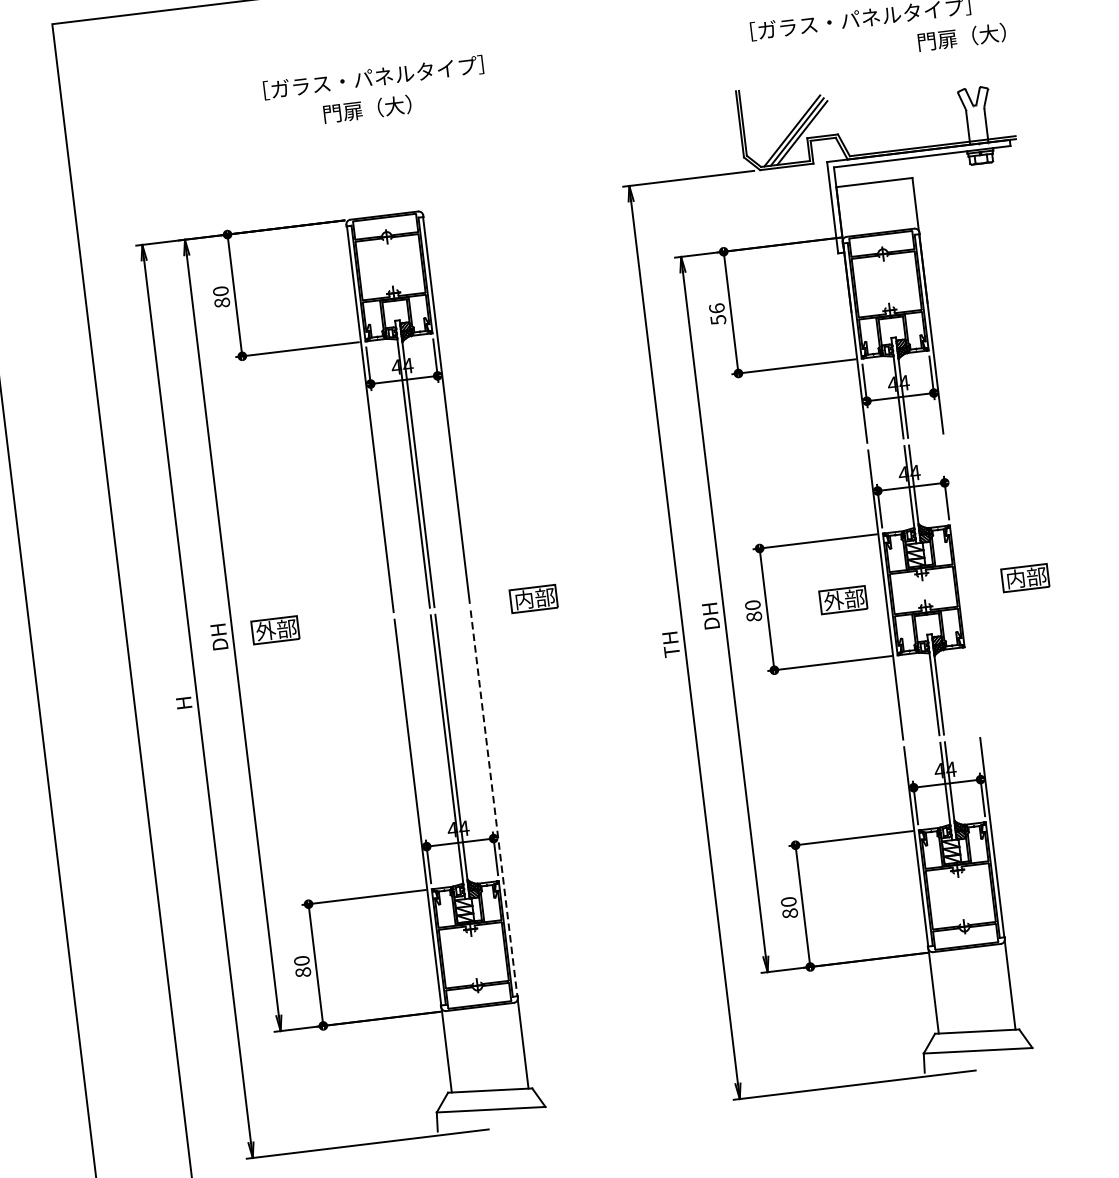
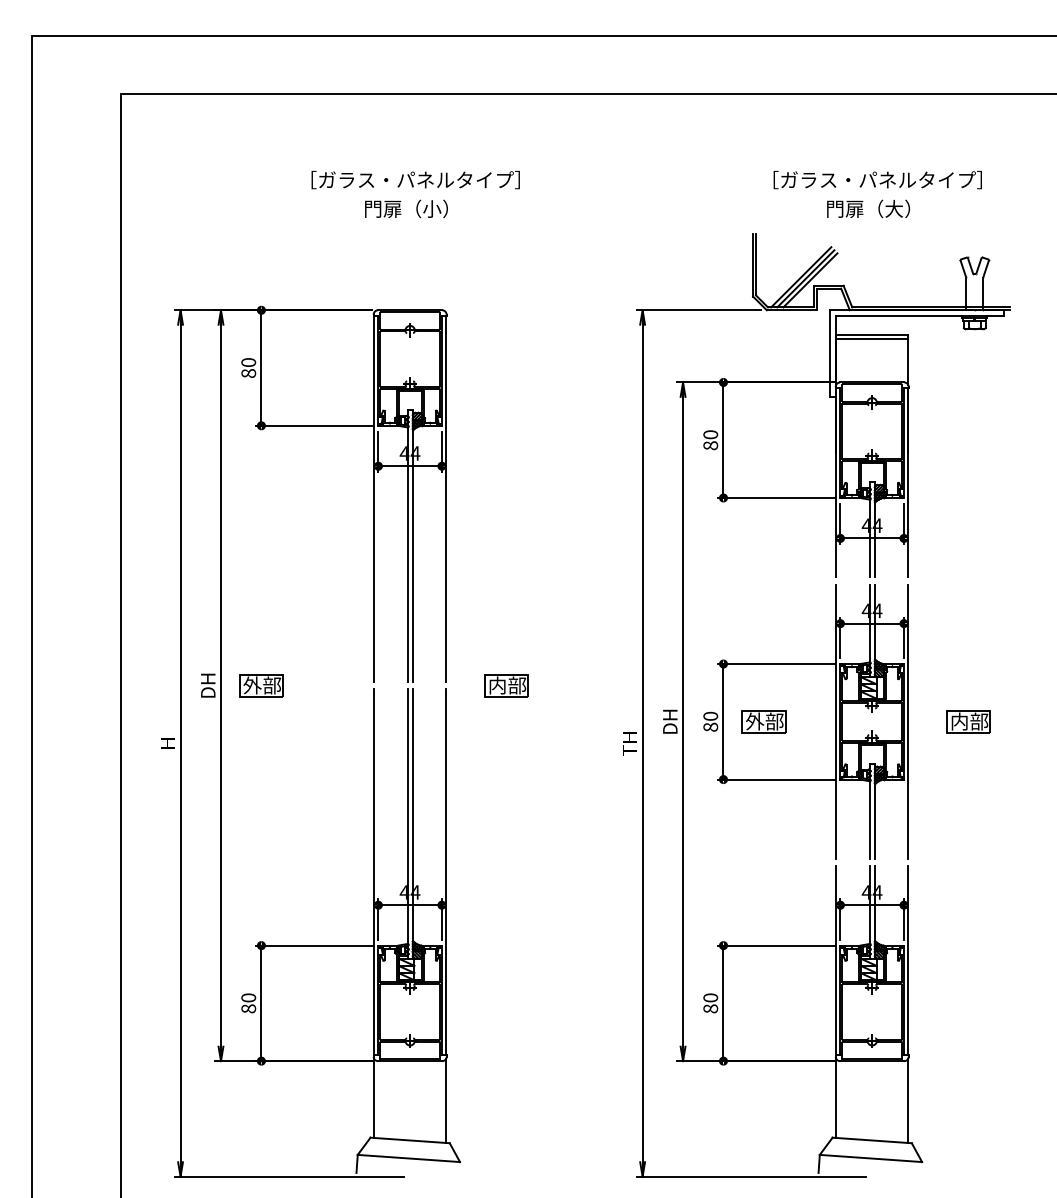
text: (961, 36) -> (868, 208), moved
text: (394, 105) -> (432, 208), 門扉（大） -> 門扉（小）
line: (875, 187) -> (872, 339), added
text: (717, 314) -> (710, 440), 56 -> 80
line: (961, 585) -> (908, 721), added
part: (842, 599) -> (763, 721), moved
line: (494, 803) -> (446, 872), dashed -> solid

